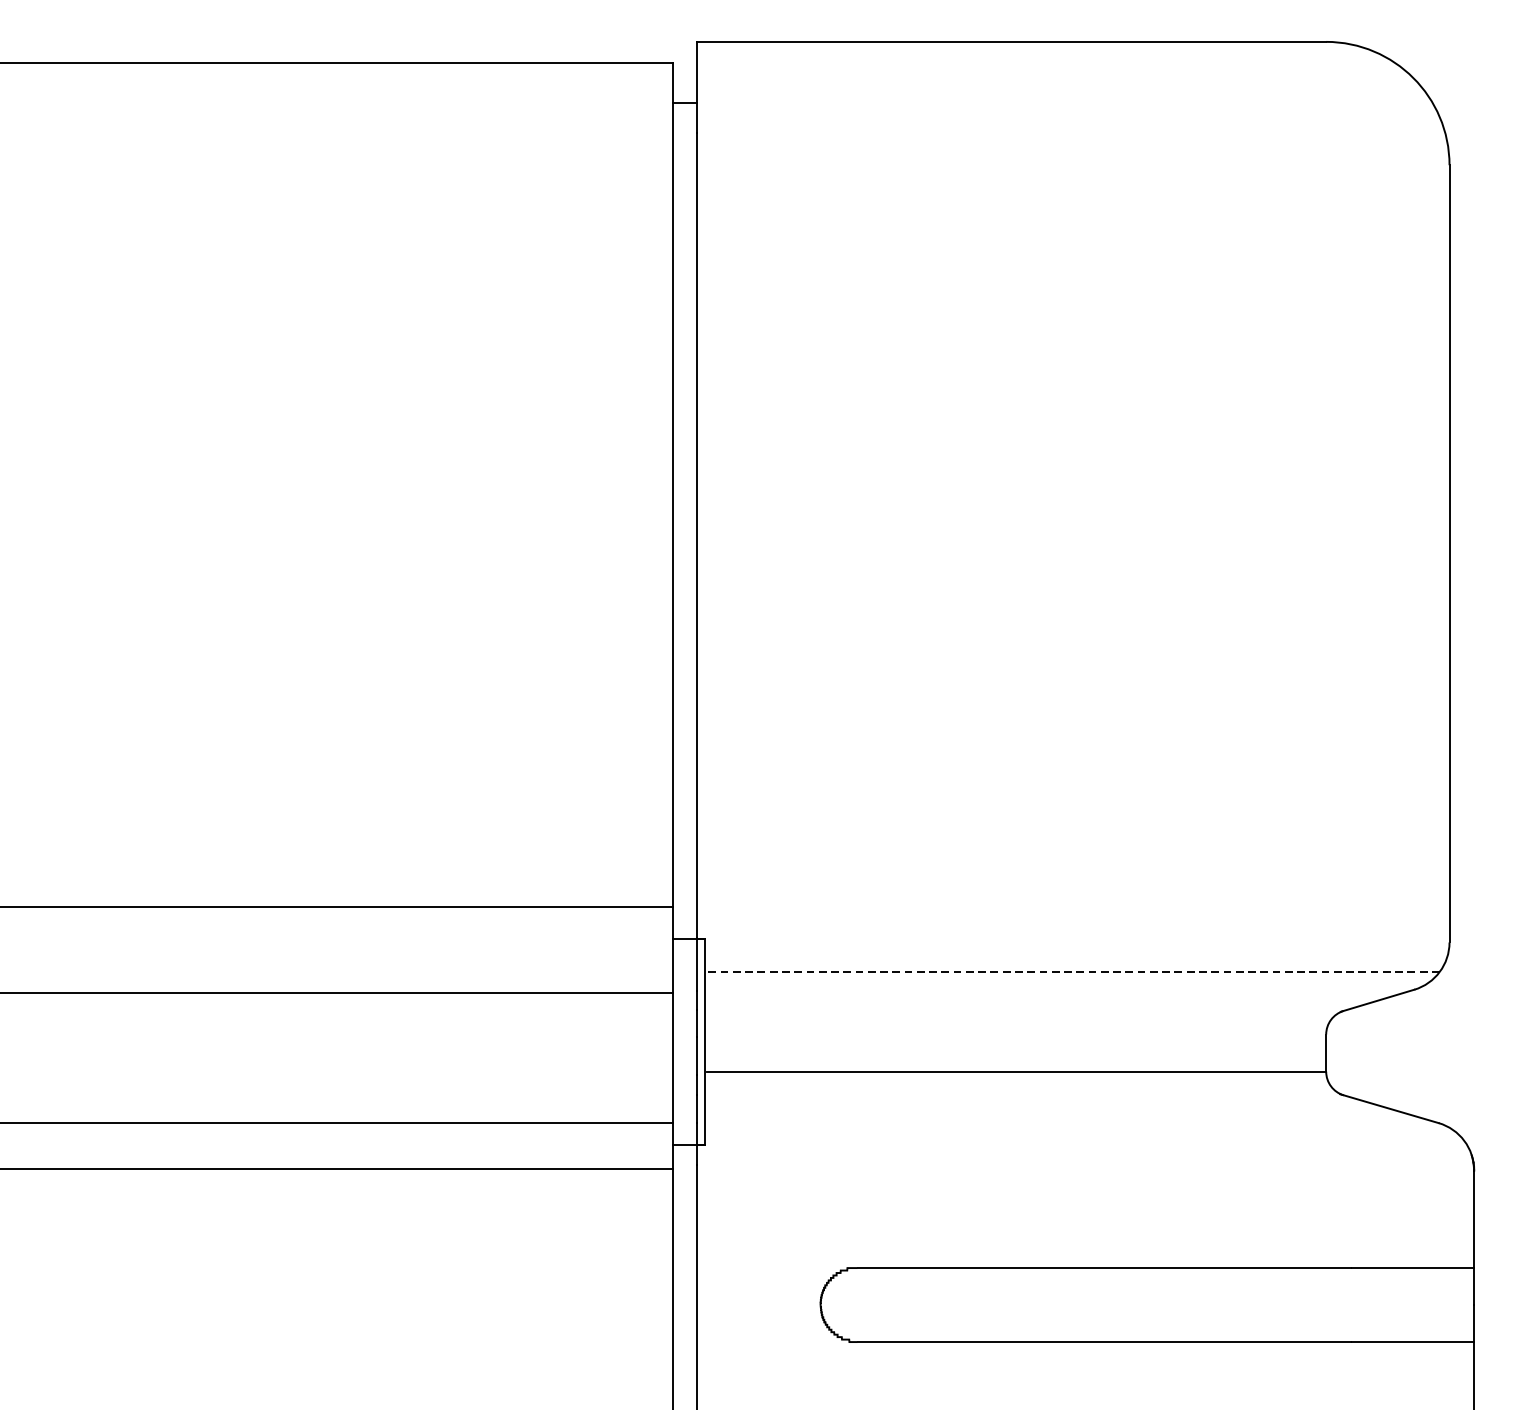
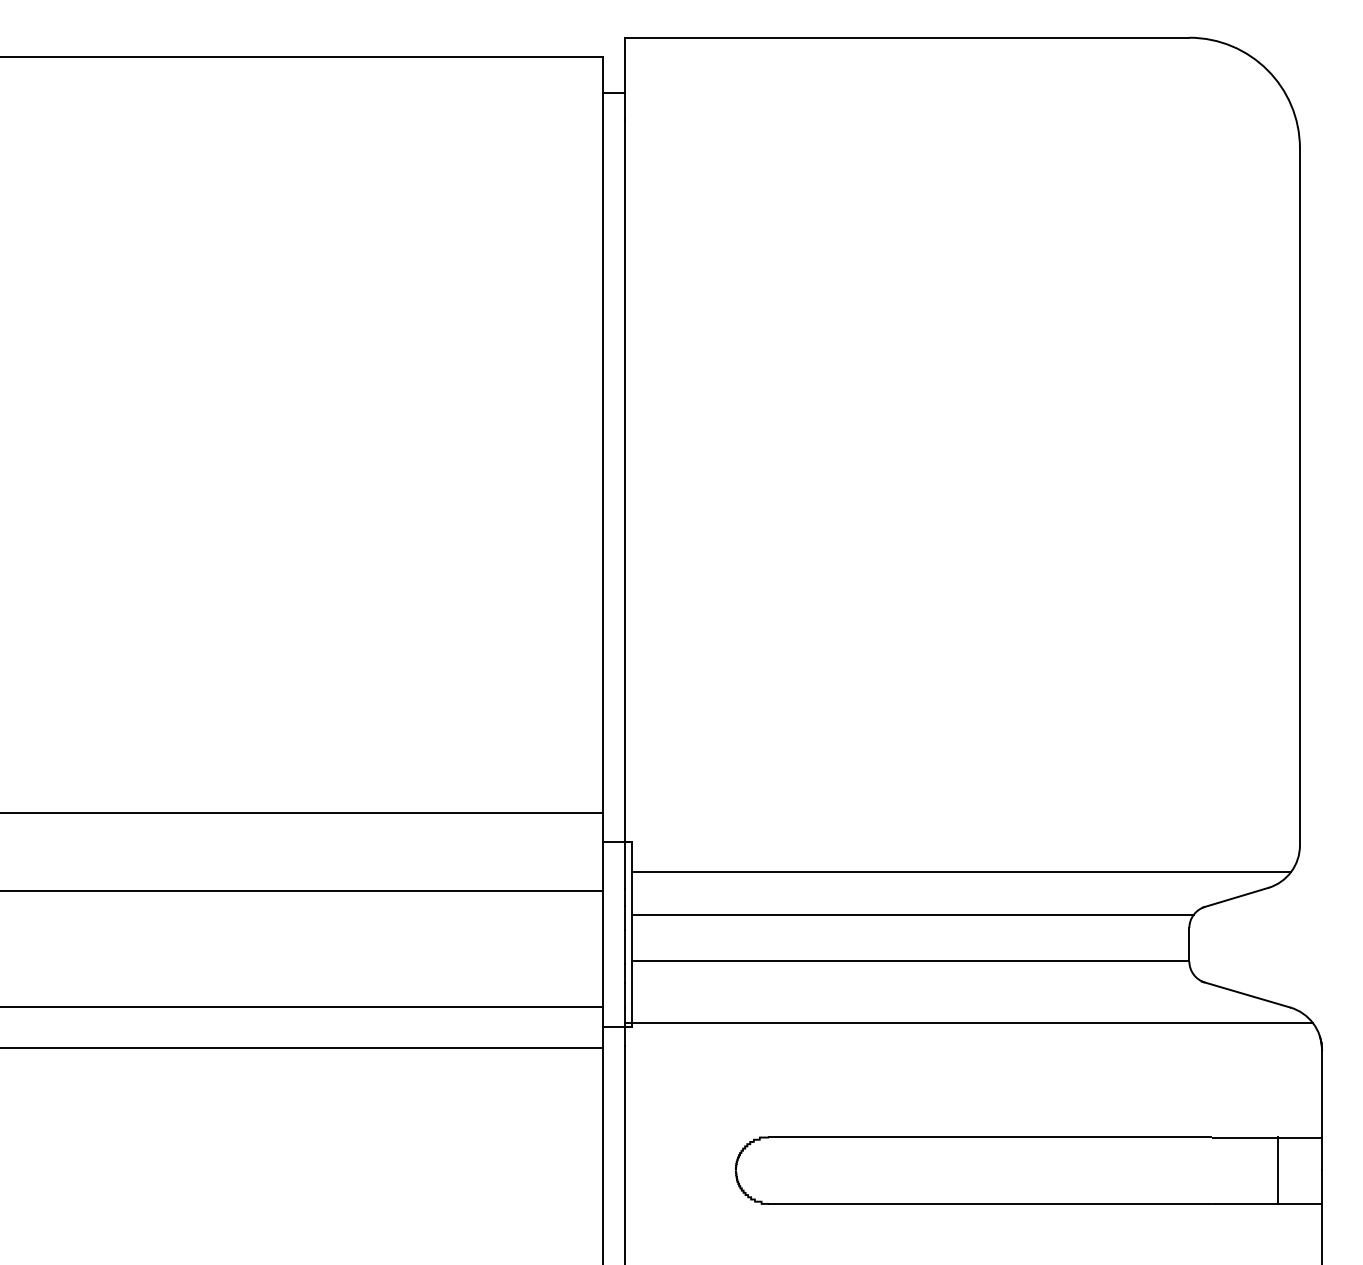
line: (1073, 971) -> (962, 871), dashed -> solid
line: (1018, 1019) -> (913, 914), added
line: (1081, 1140) -> (969, 1023), added
line: (1424, 1304) -> (1277, 1170), added

